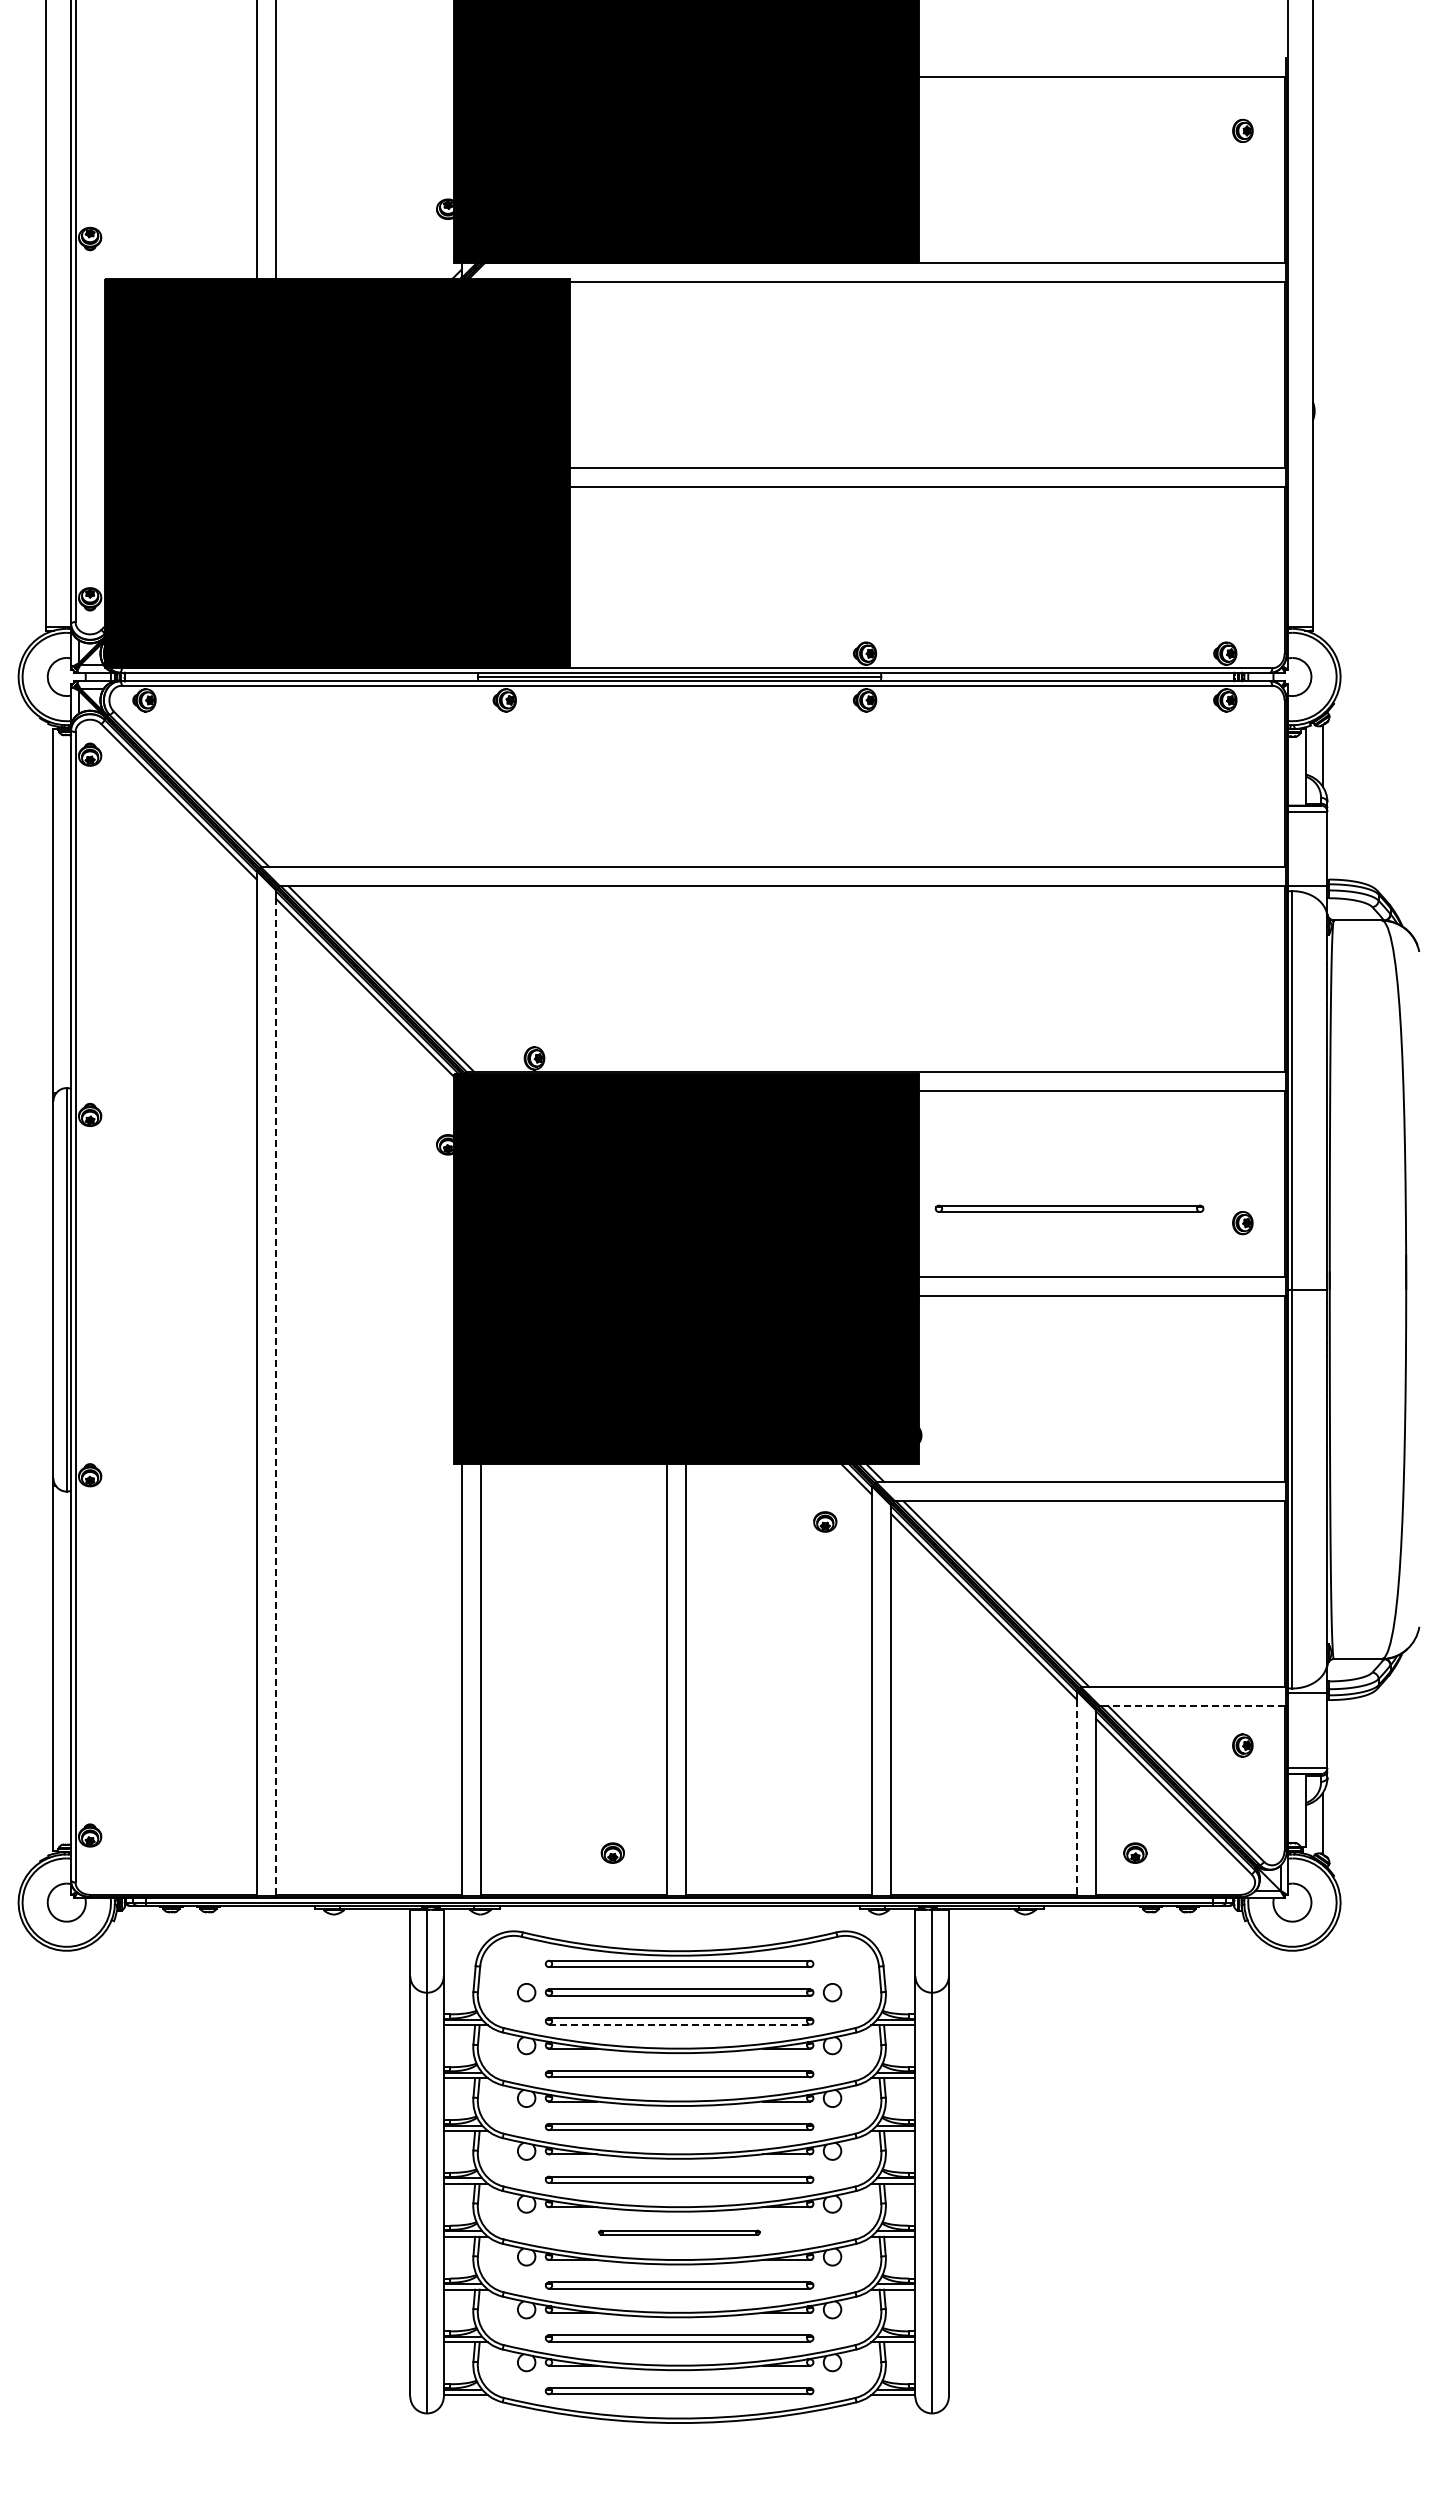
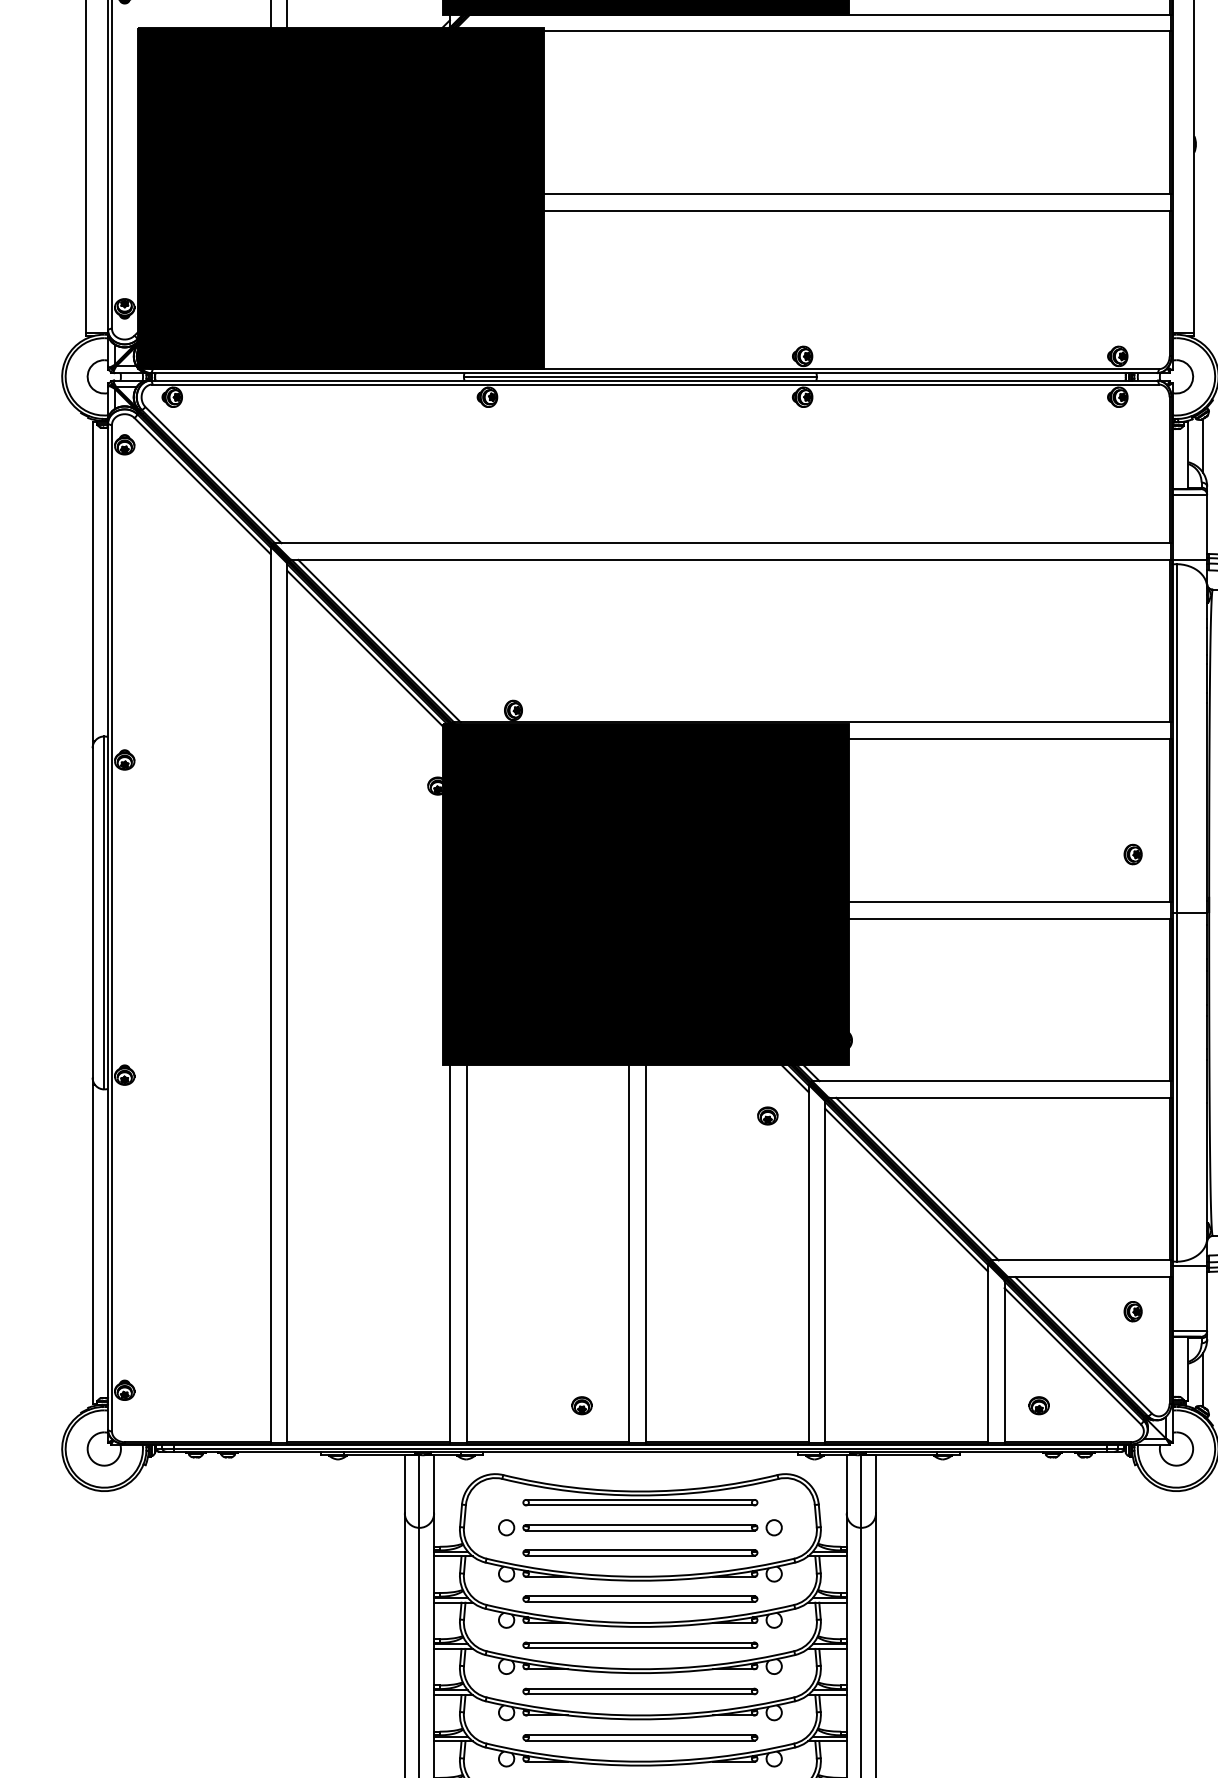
part: (1069, 1208) -> (981, 841), removed
line: (276, 1396) -> (287, 1006), dashed -> solid
line: (1195, 1706) -> (1091, 1277), dashed -> solid
line: (1076, 1797) -> (987, 1357), dashed -> solid
line: (679, 2024) -> (640, 1555), dashed -> solid
part: (679, 2232) -> (640, 1737), size x1.67

